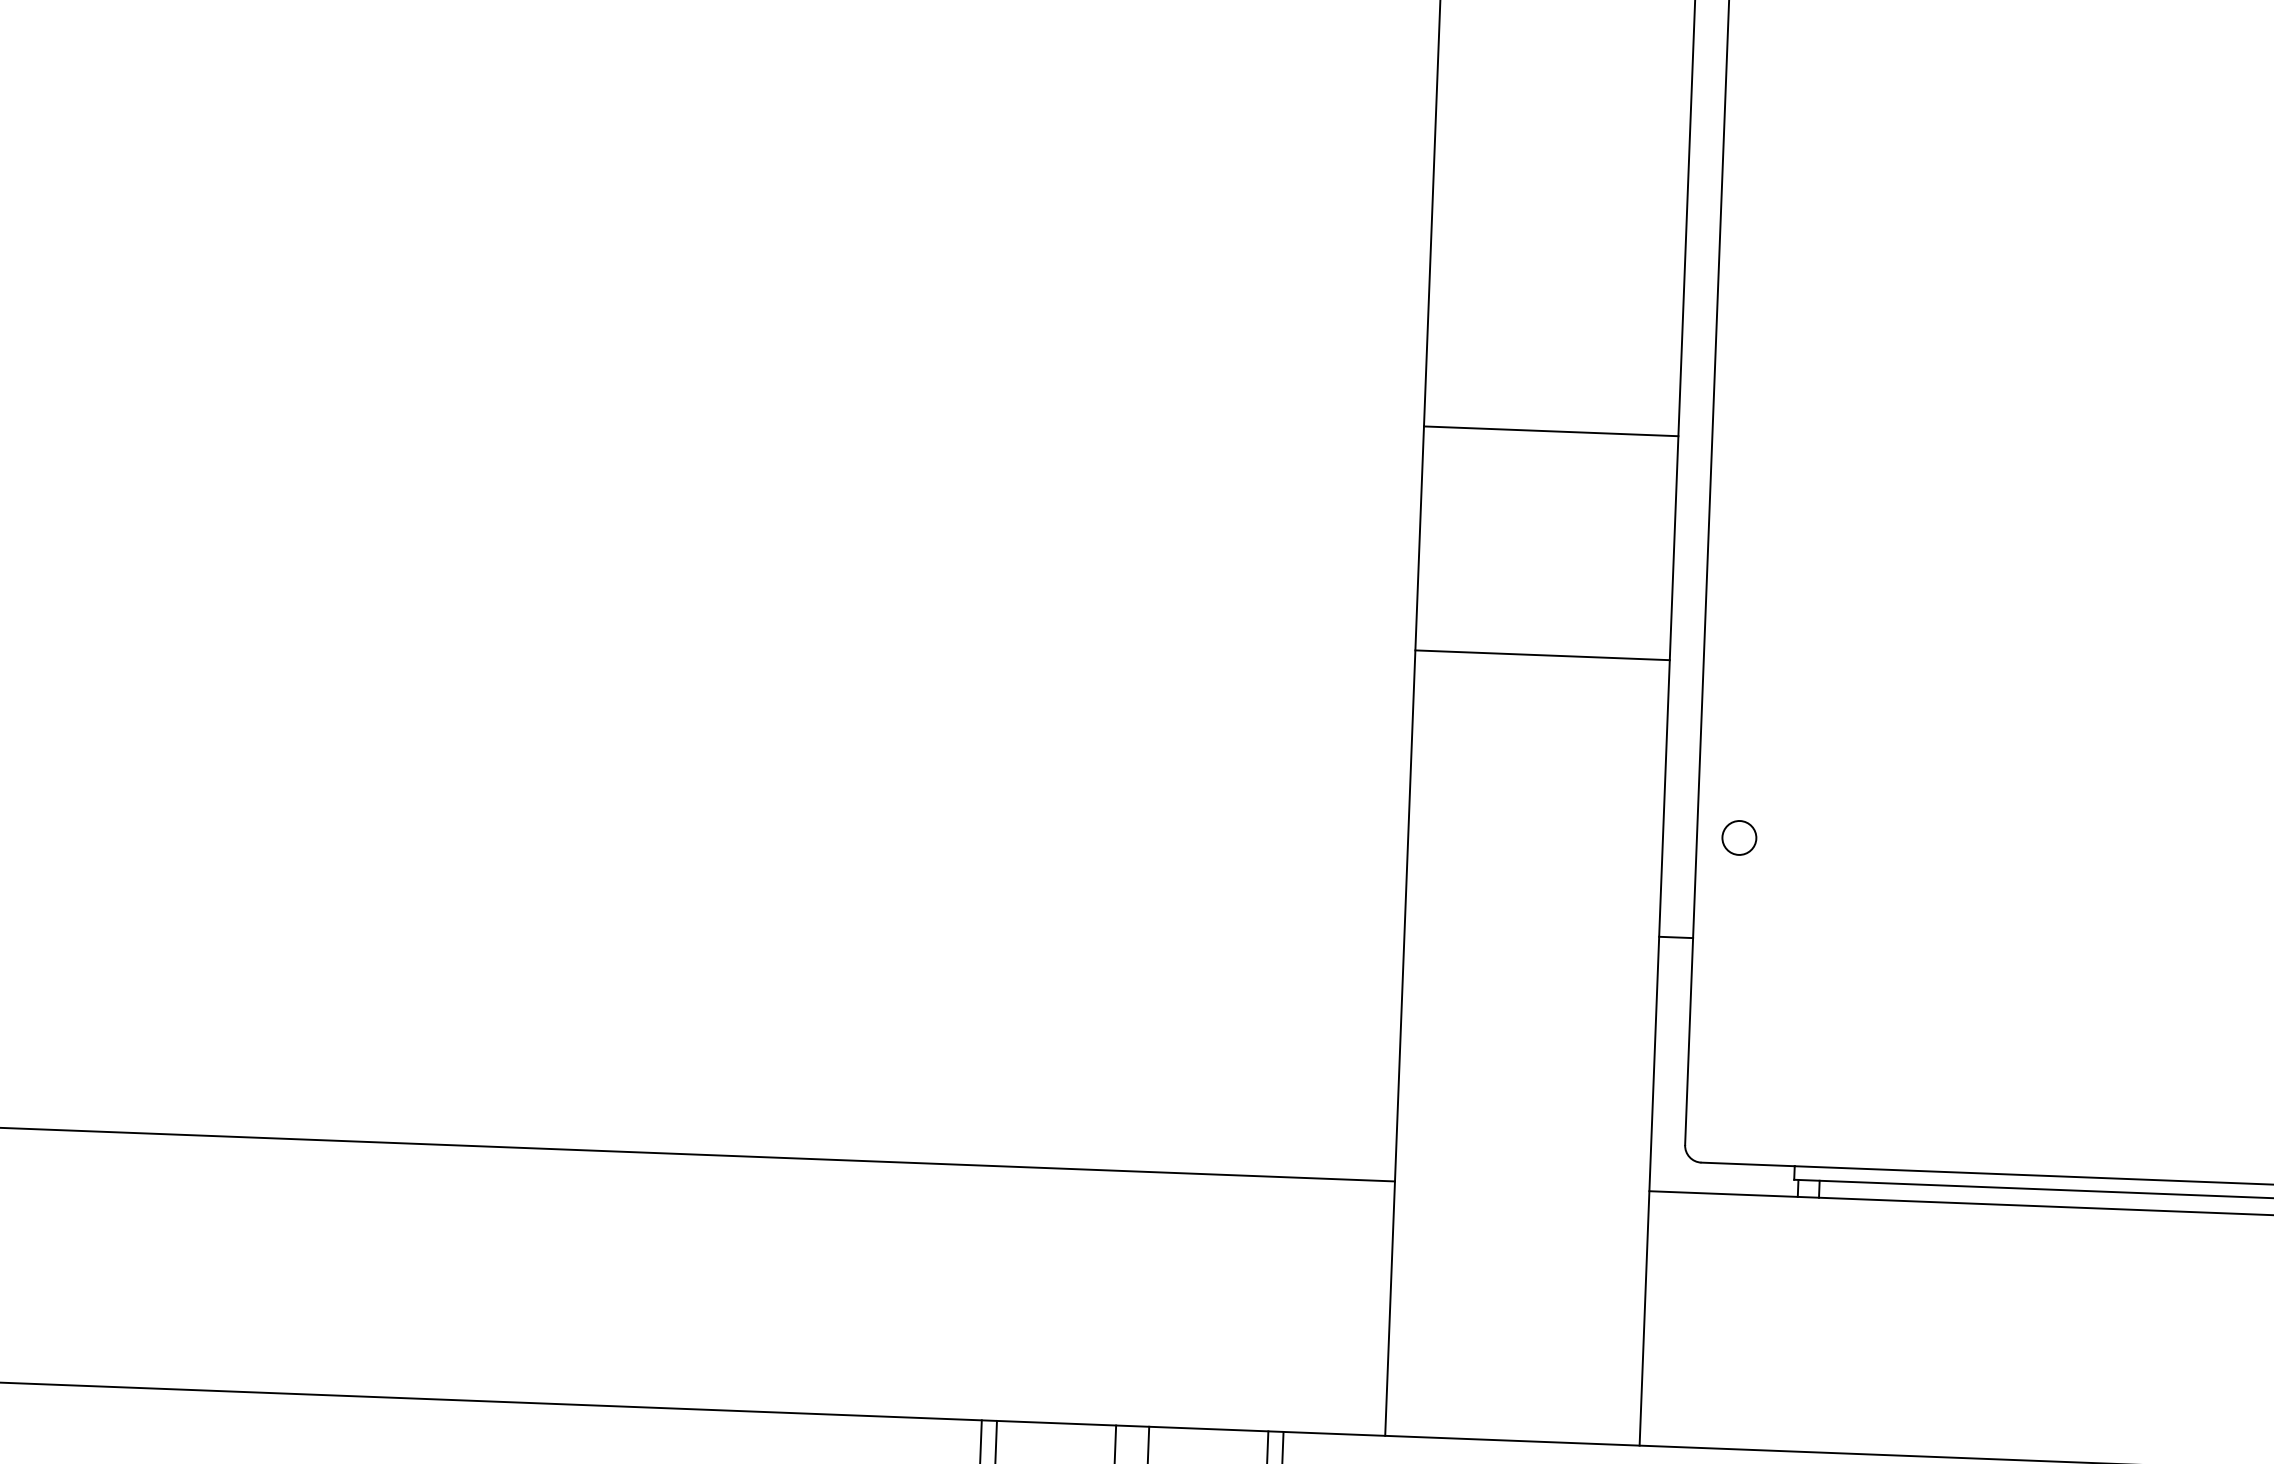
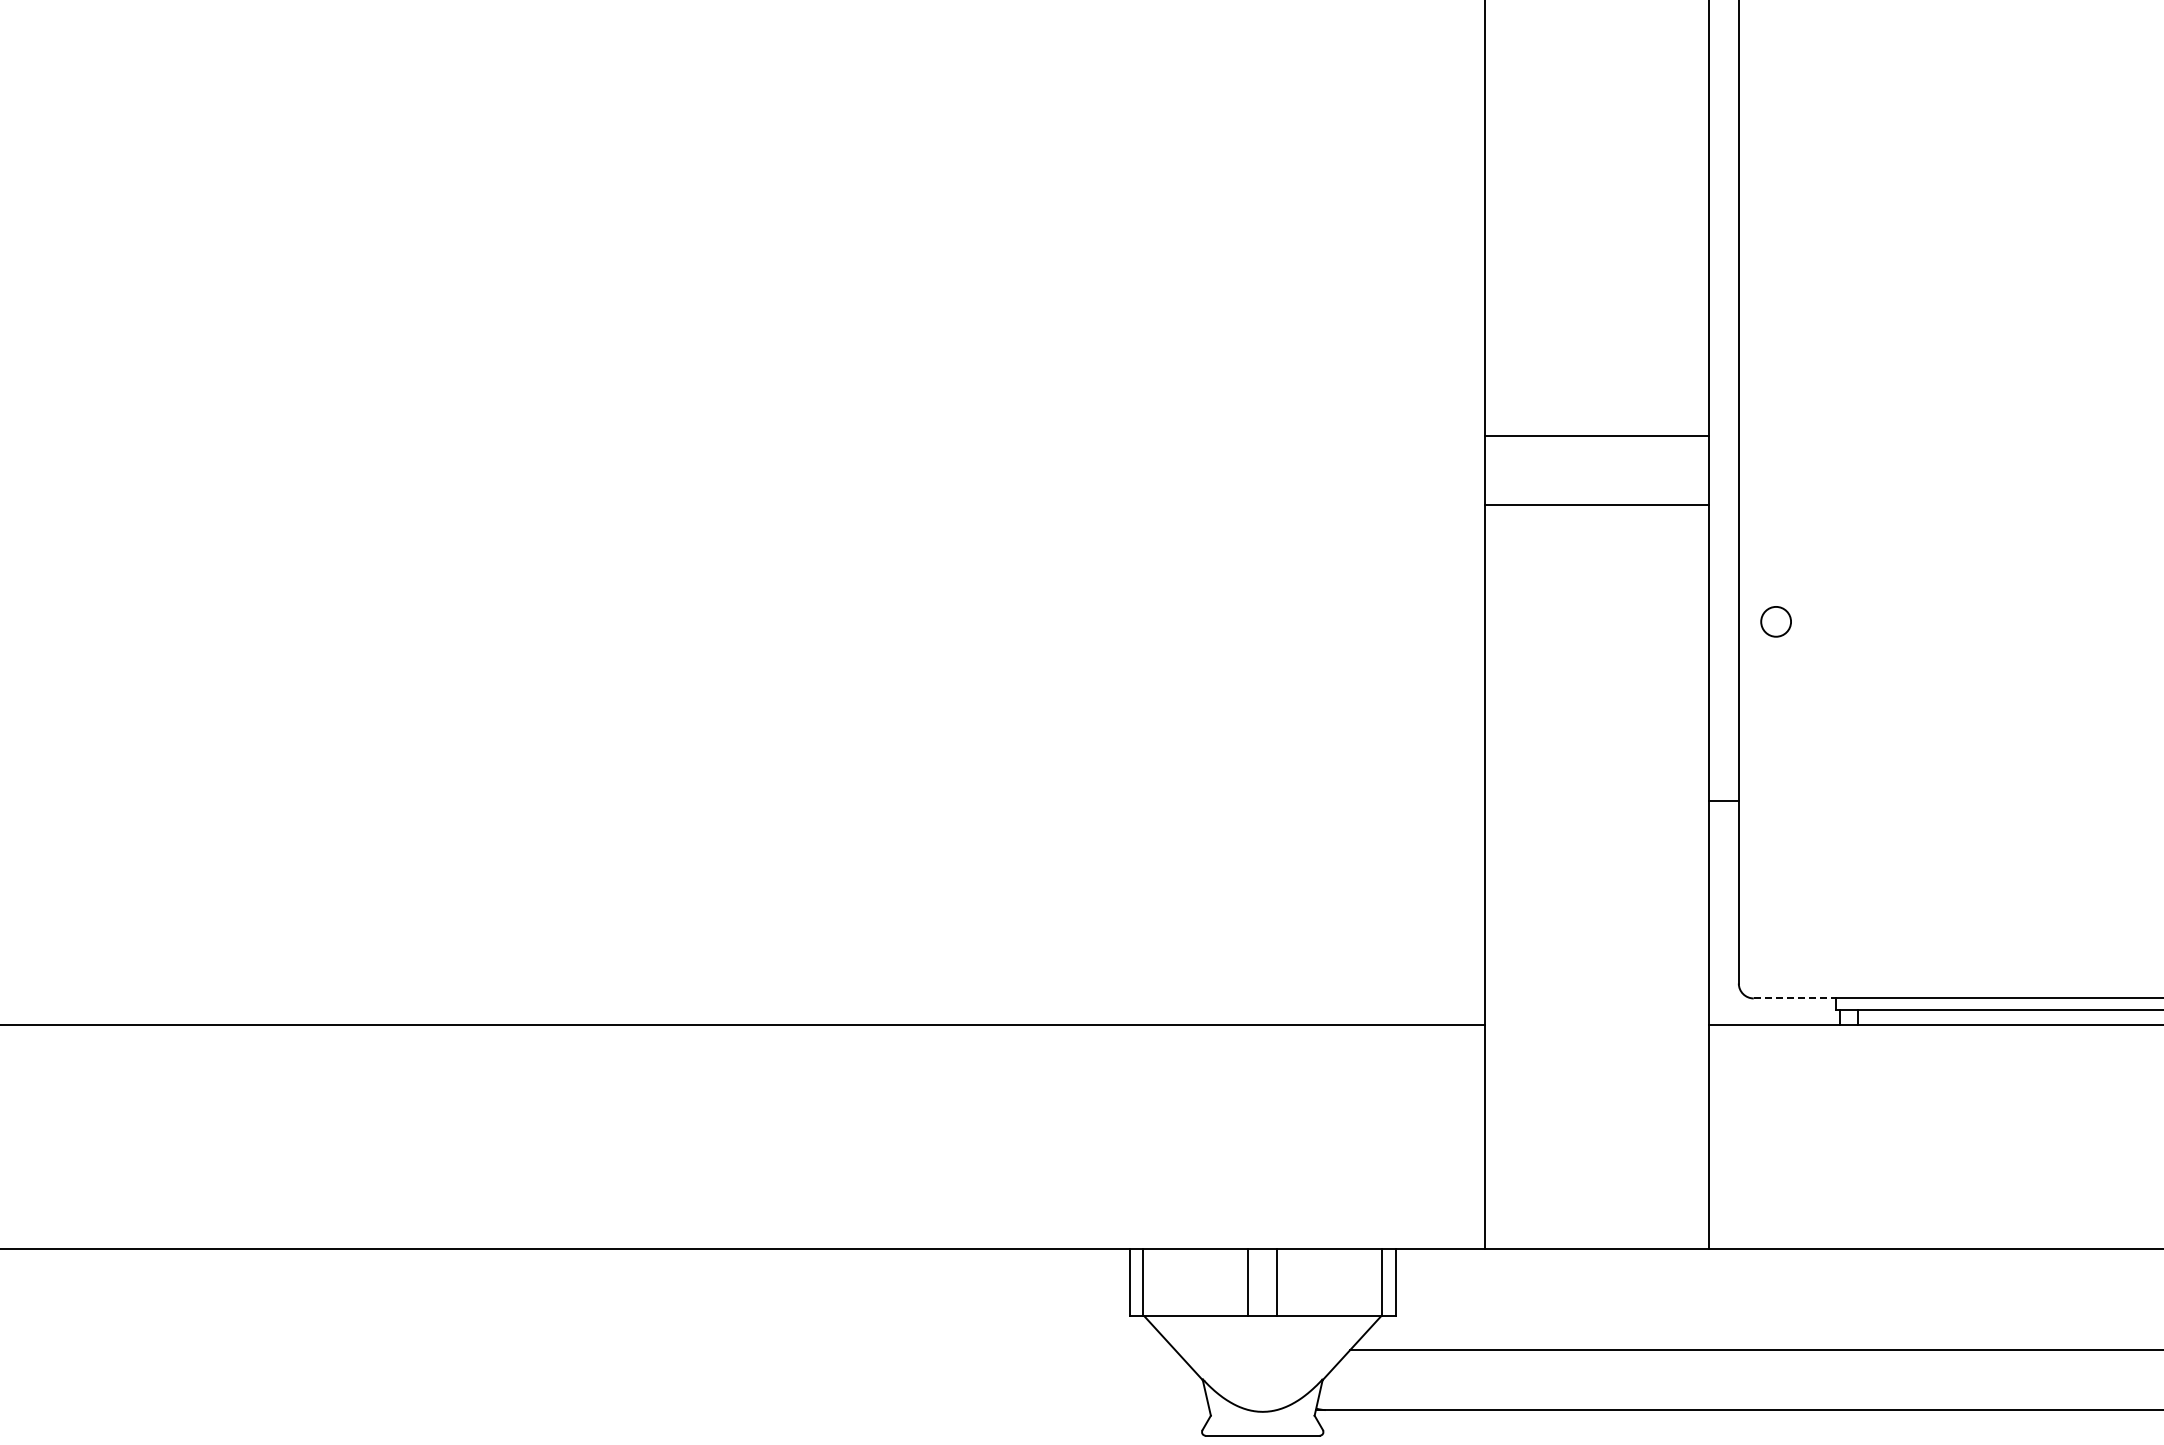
line: (1550, 430) -> (1596, 435), moved
line: (1542, 654) -> (1596, 504), moved
circle: (1738, 837) -> (1775, 621), moved
line: (1748, 1164) -> (1795, 998), solid -> dashed

